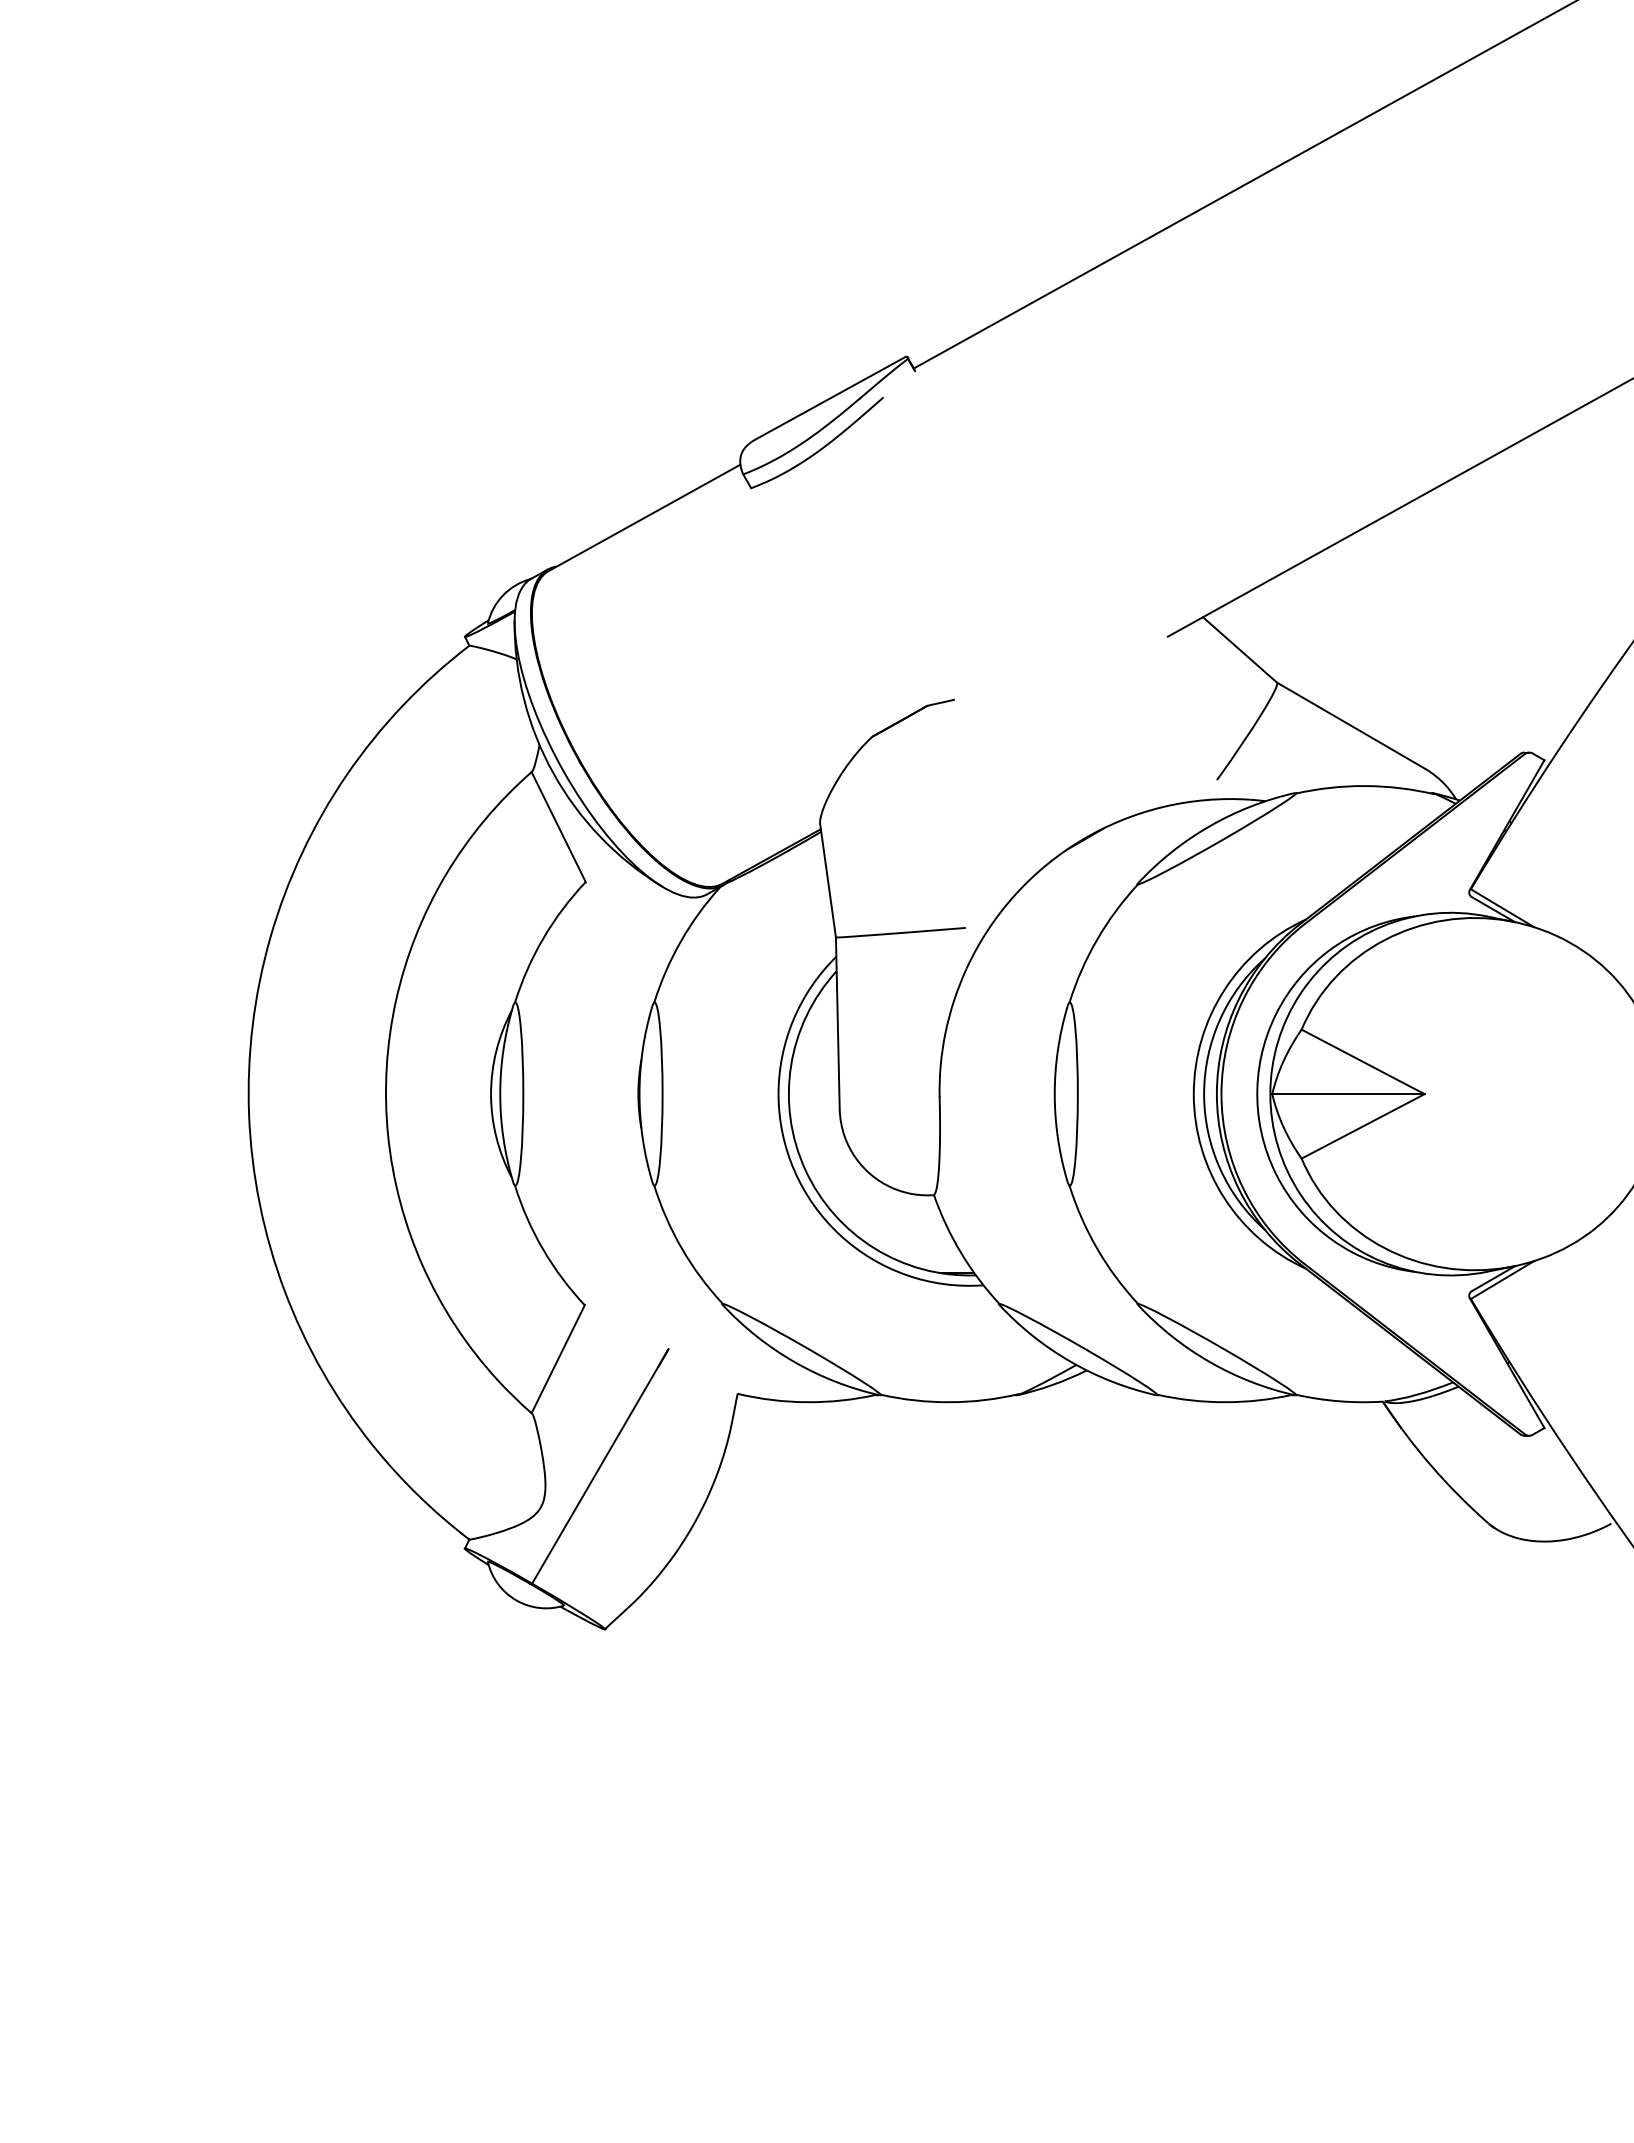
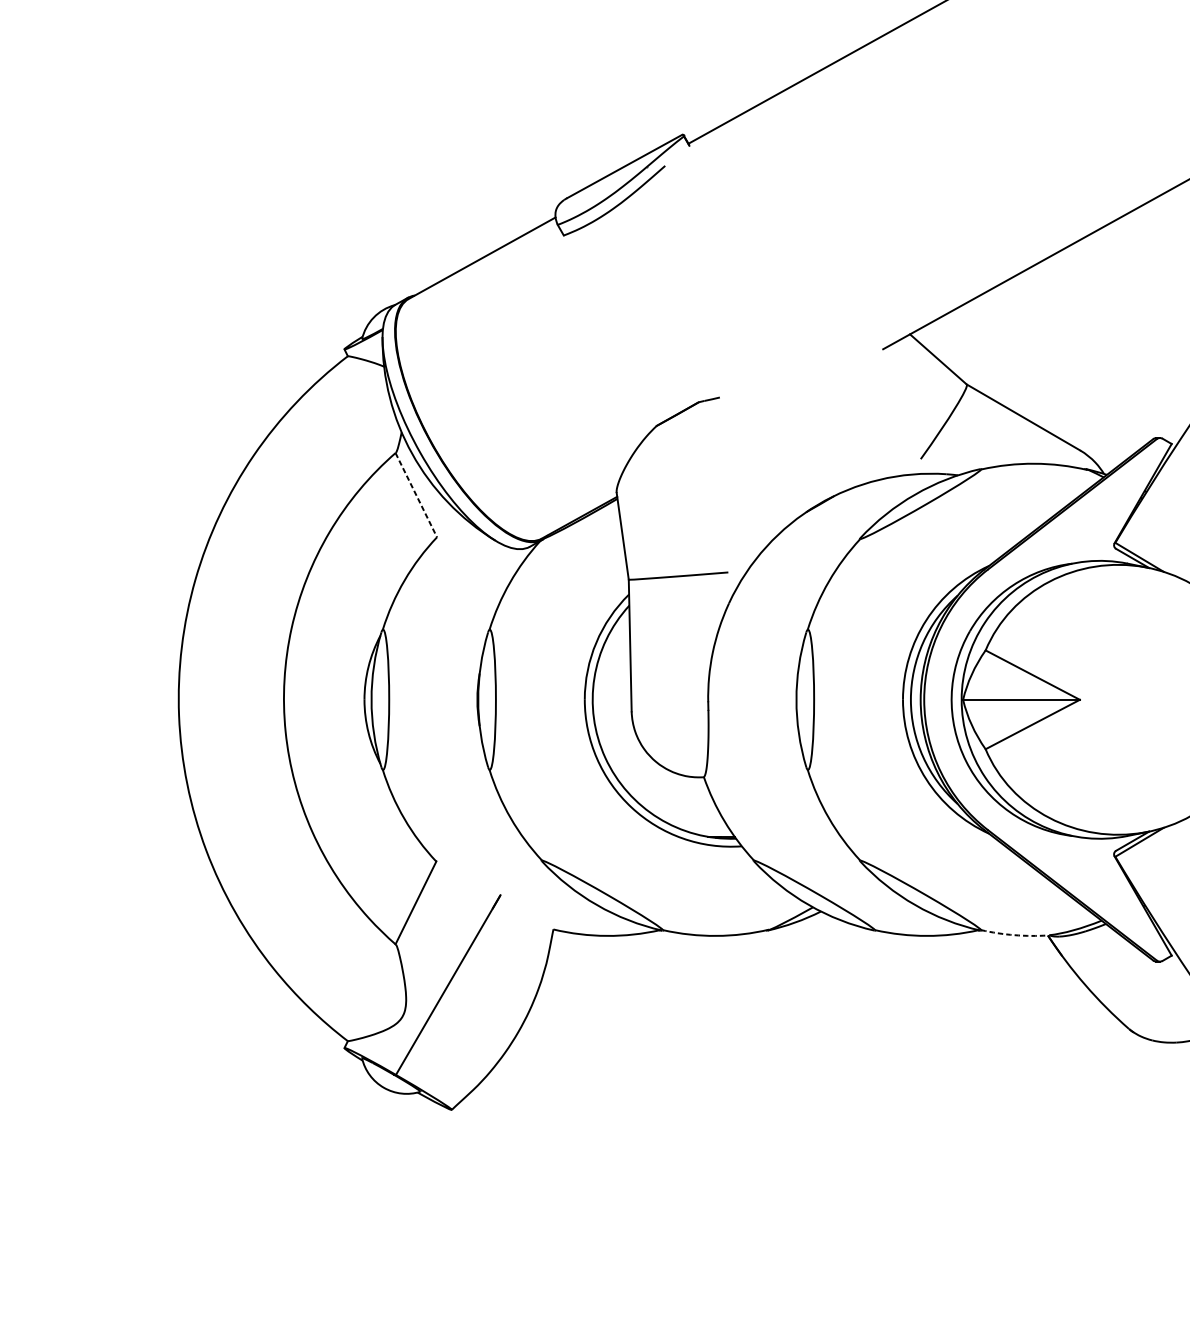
line: (558, 827) -> (416, 495), solid -> dashed
arc: (1339, 1401) -> (1014, 935), solid -> dashed

